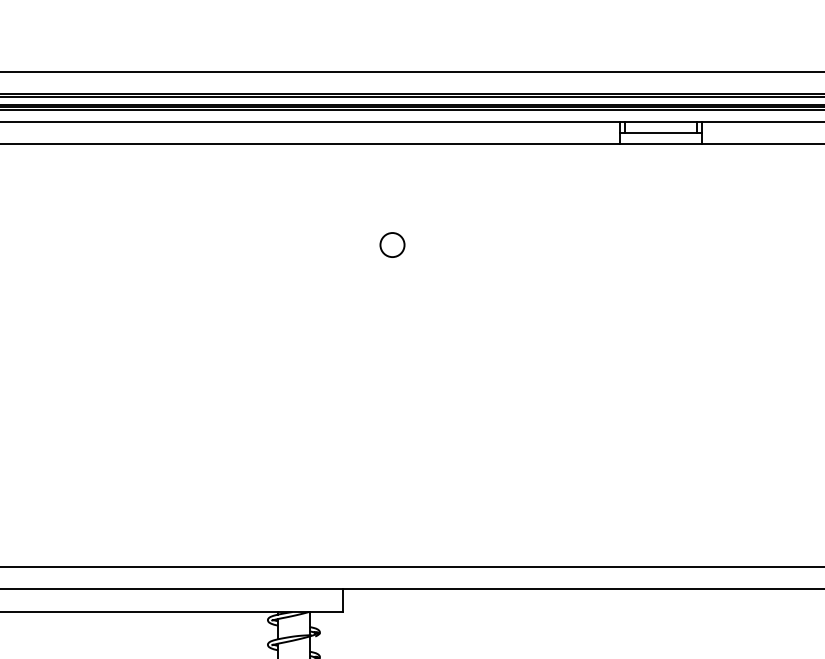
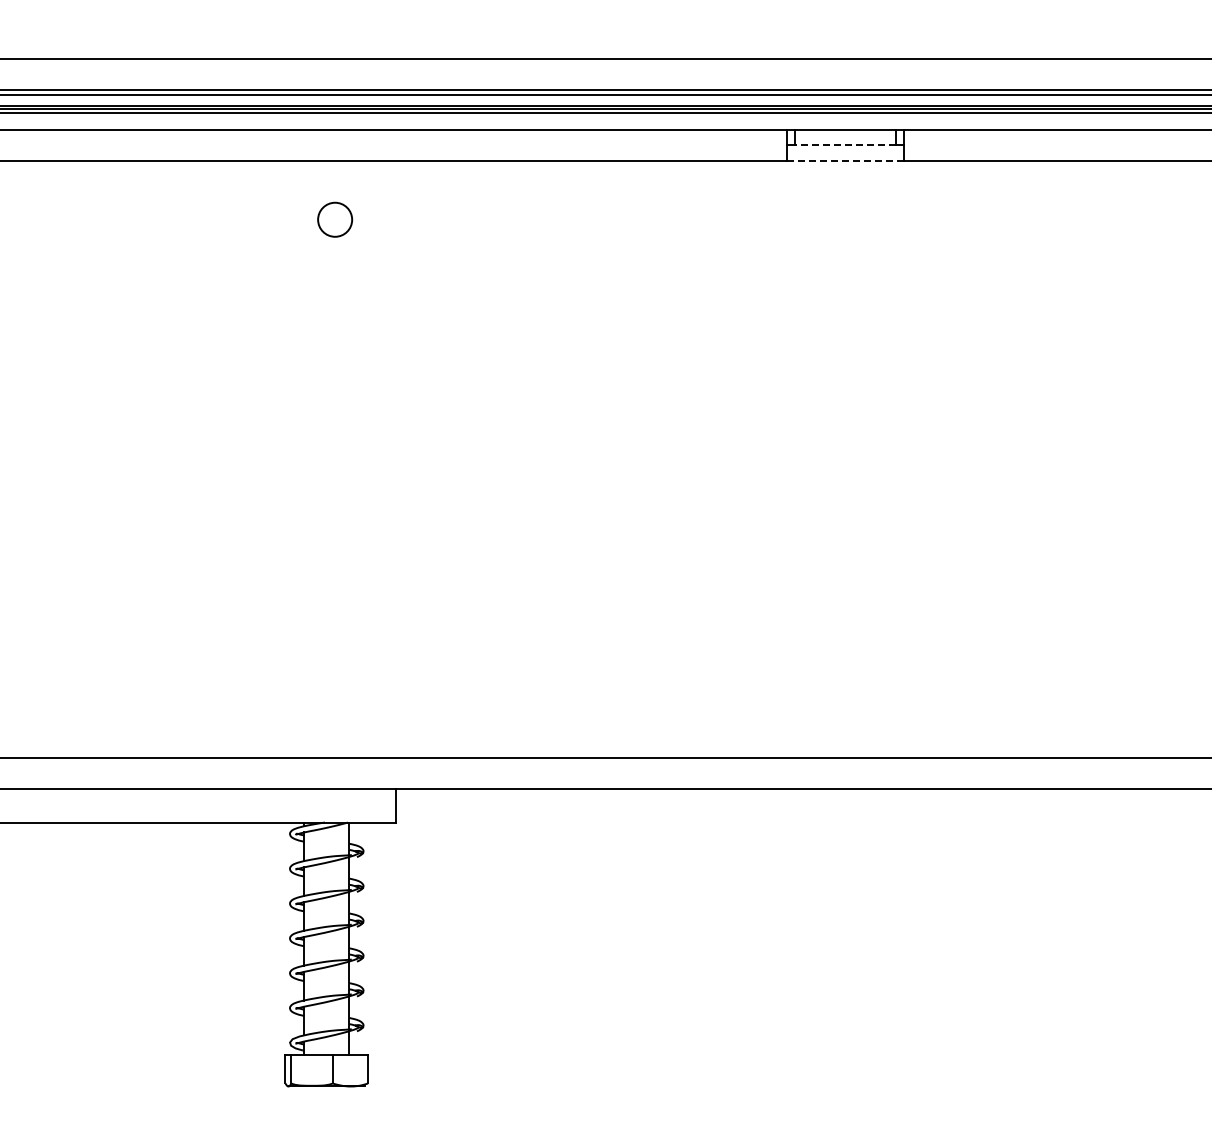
line: (660, 133) -> (845, 145), solid -> dashed
line: (660, 143) -> (845, 160), solid -> dashed
circle: (392, 244) -> (335, 219), moved

